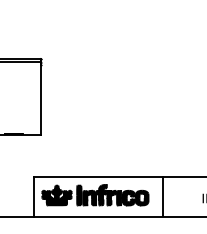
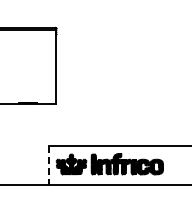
line: (34, 196) -> (49, 165), solid -> dashed
line: (163, 196) -> (178, 165), removed

